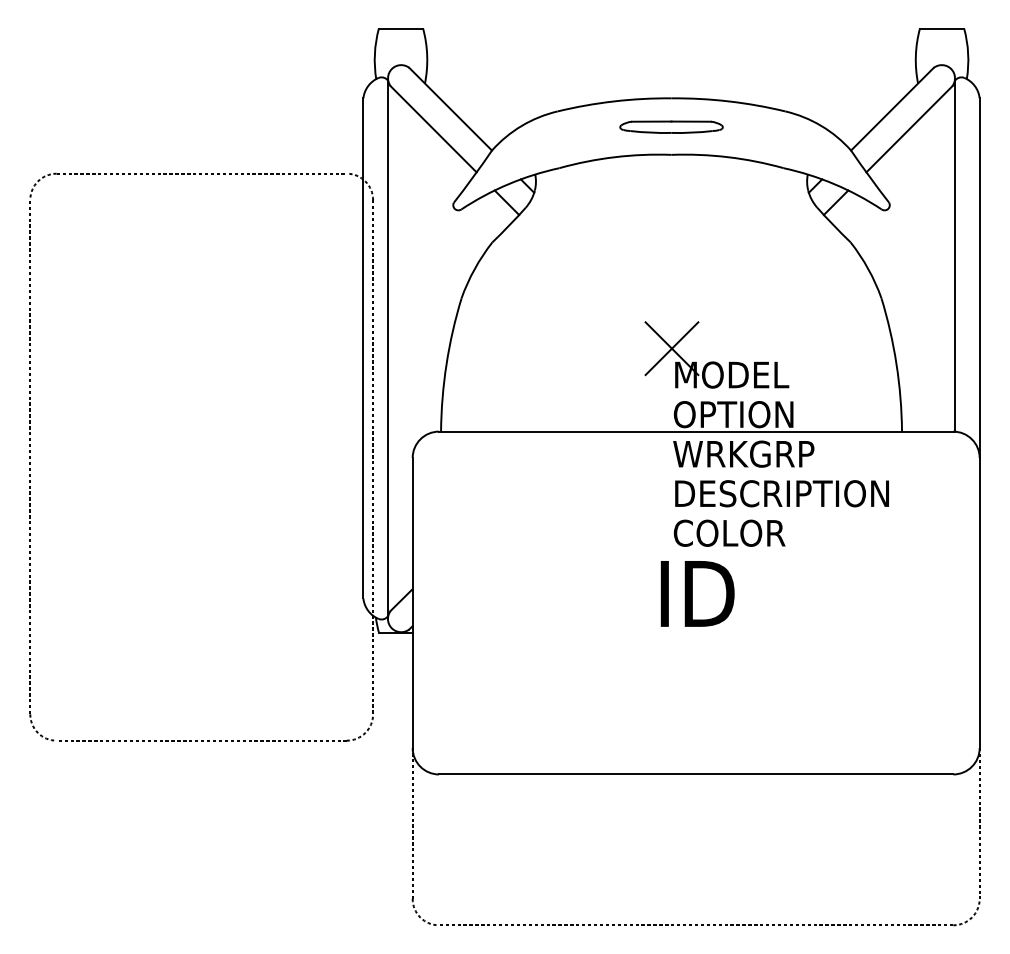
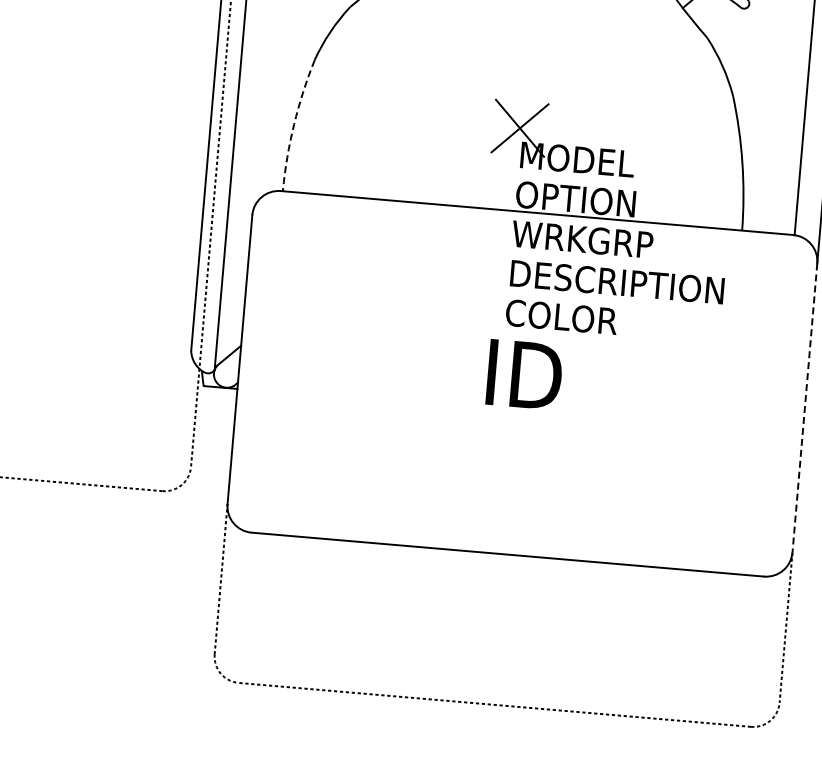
arc: (446, 364) -> (294, 124), solid -> dashed
line: (979, 603) -> (804, 408), solid -> dashed

